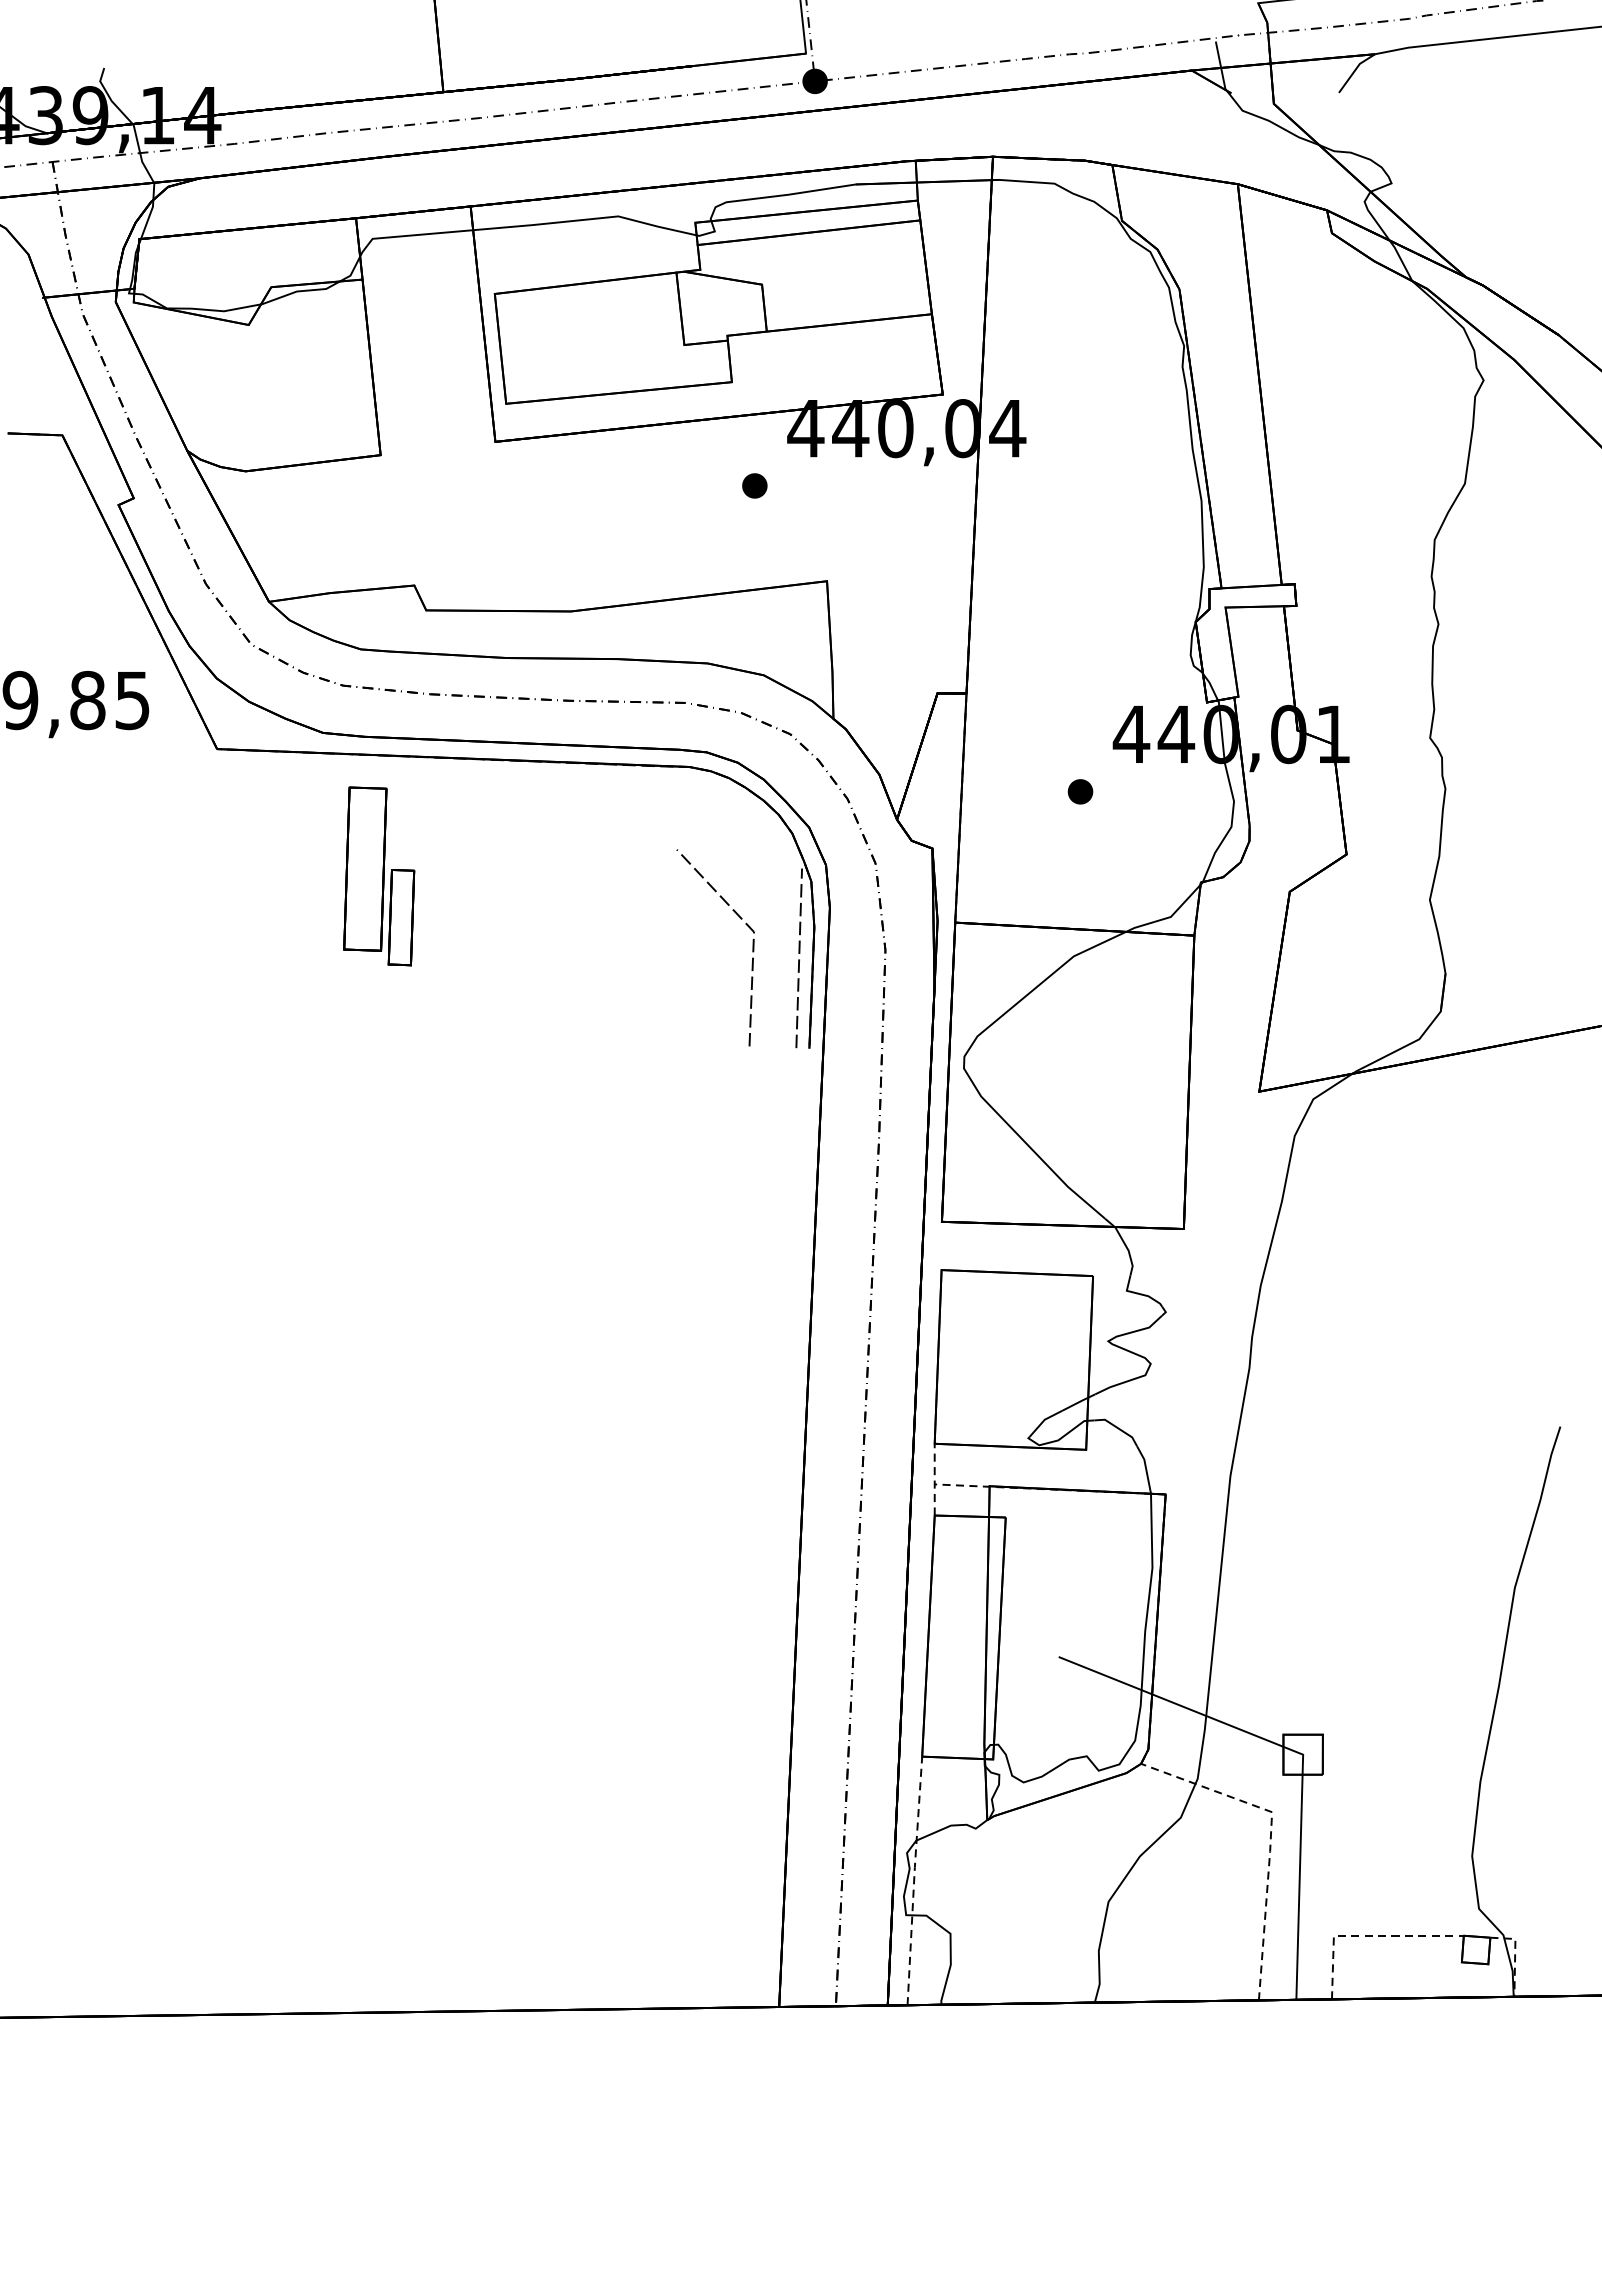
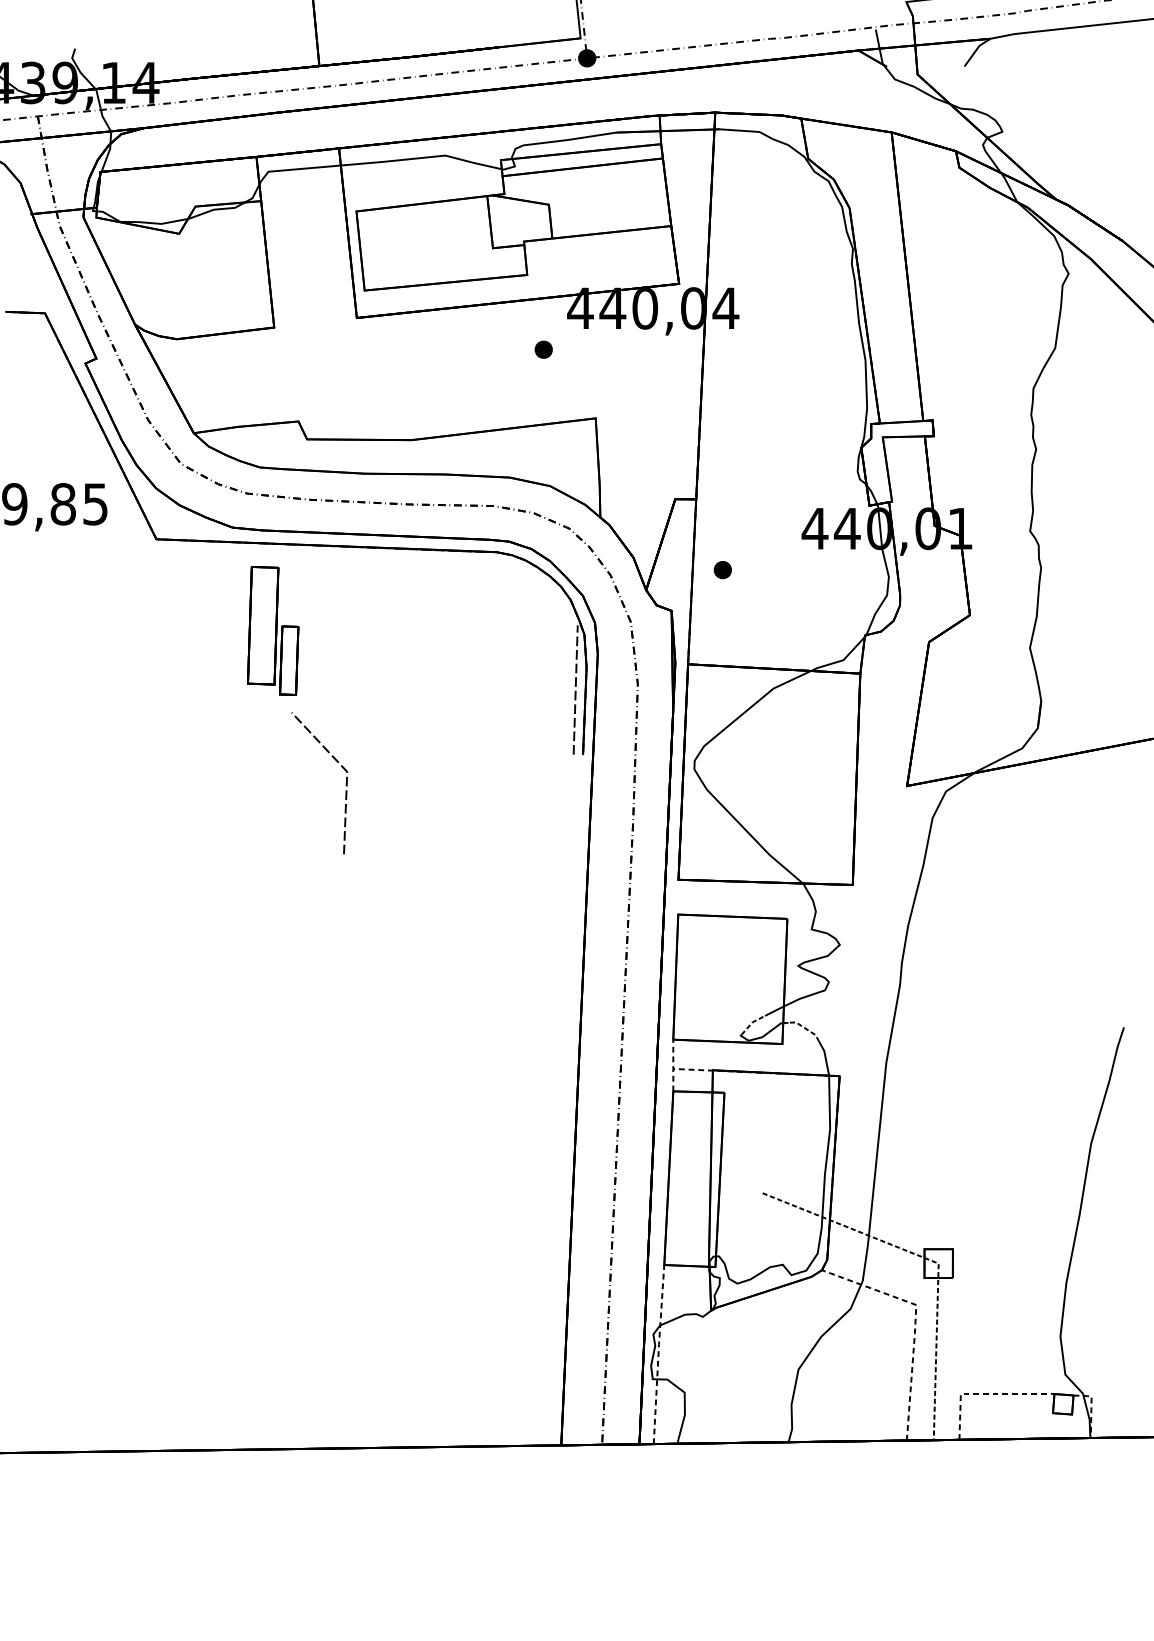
part: (1080, 791) -> (722, 569), moved
line: (752, 947) -> (346, 783), moved
line: (1044, 1420) -> (752, 1022), solid -> dashed
line: (1118, 1428) -> (805, 1028), solid -> dashed
line: (1295, 1751) -> (933, 1261), solid -> dashed

